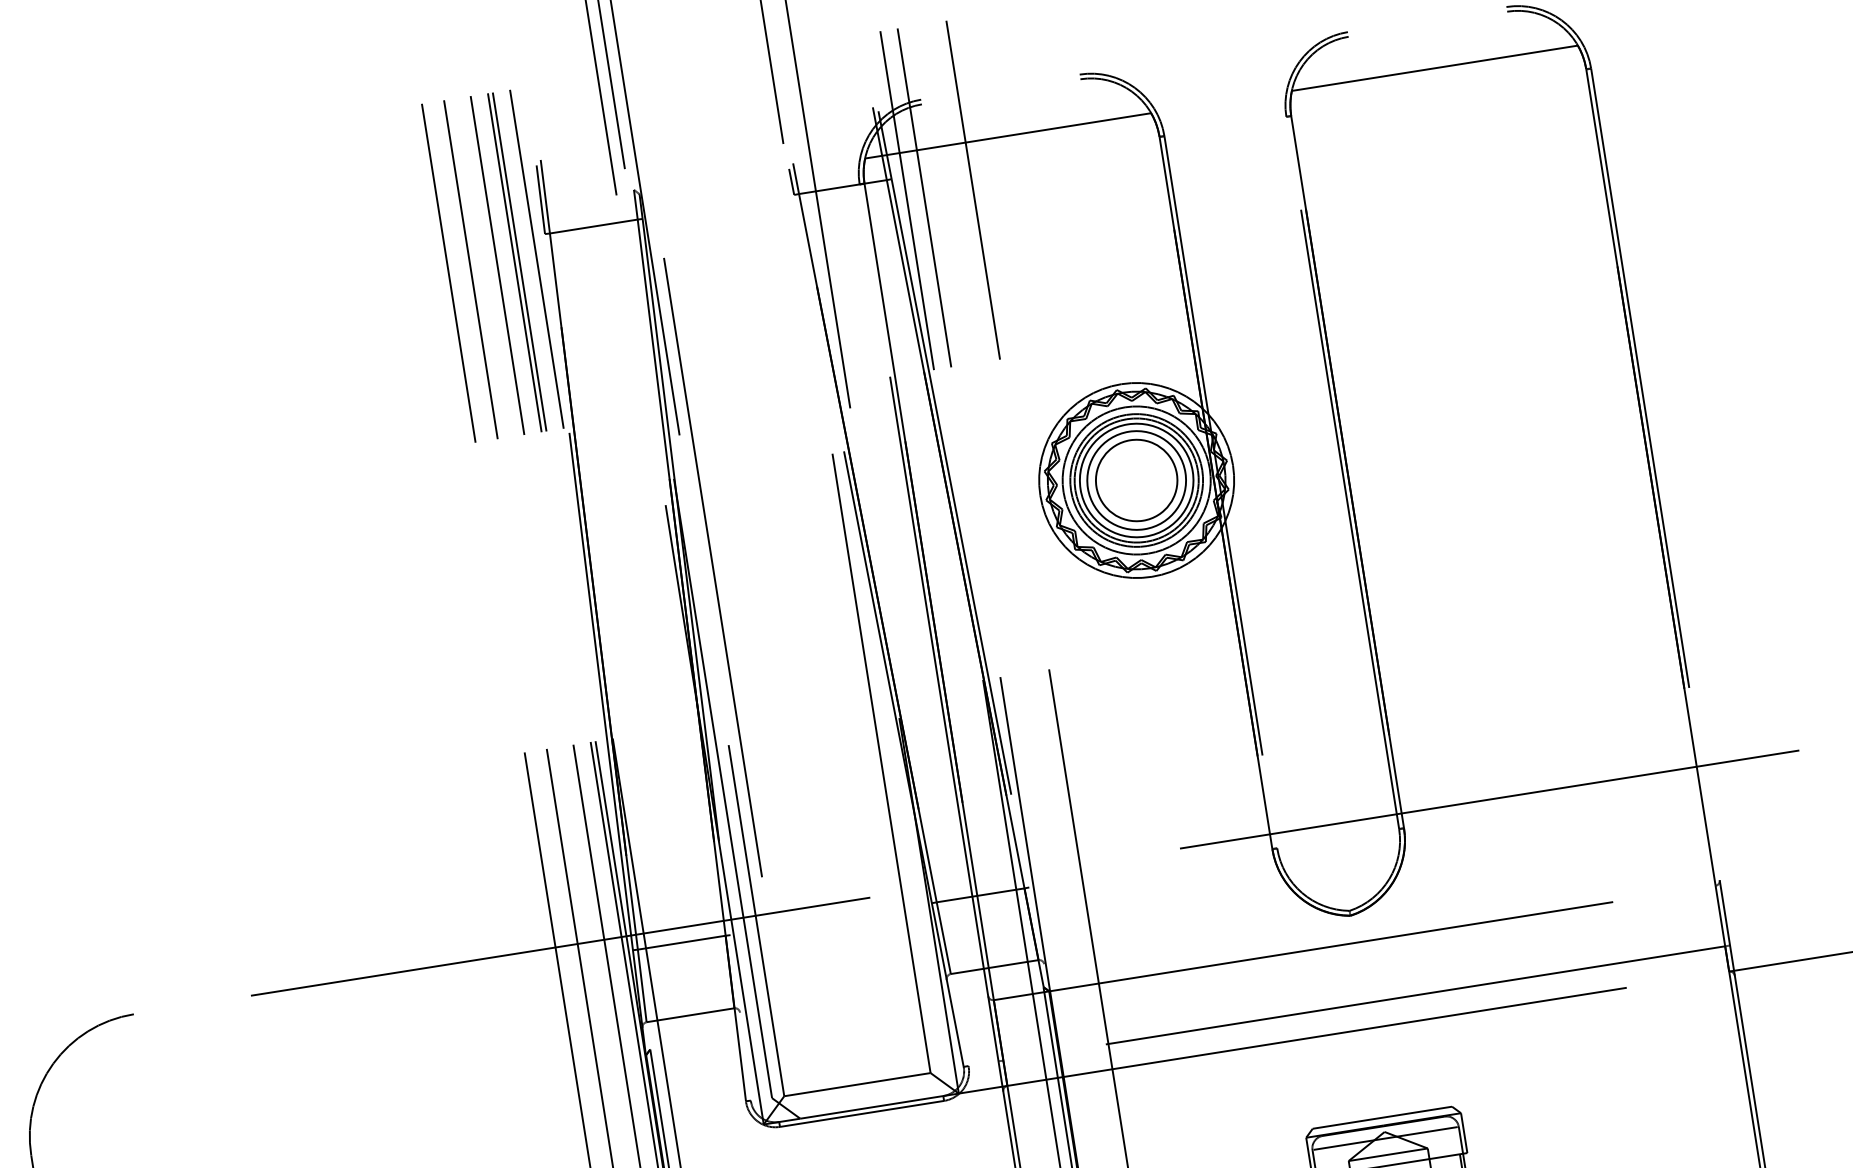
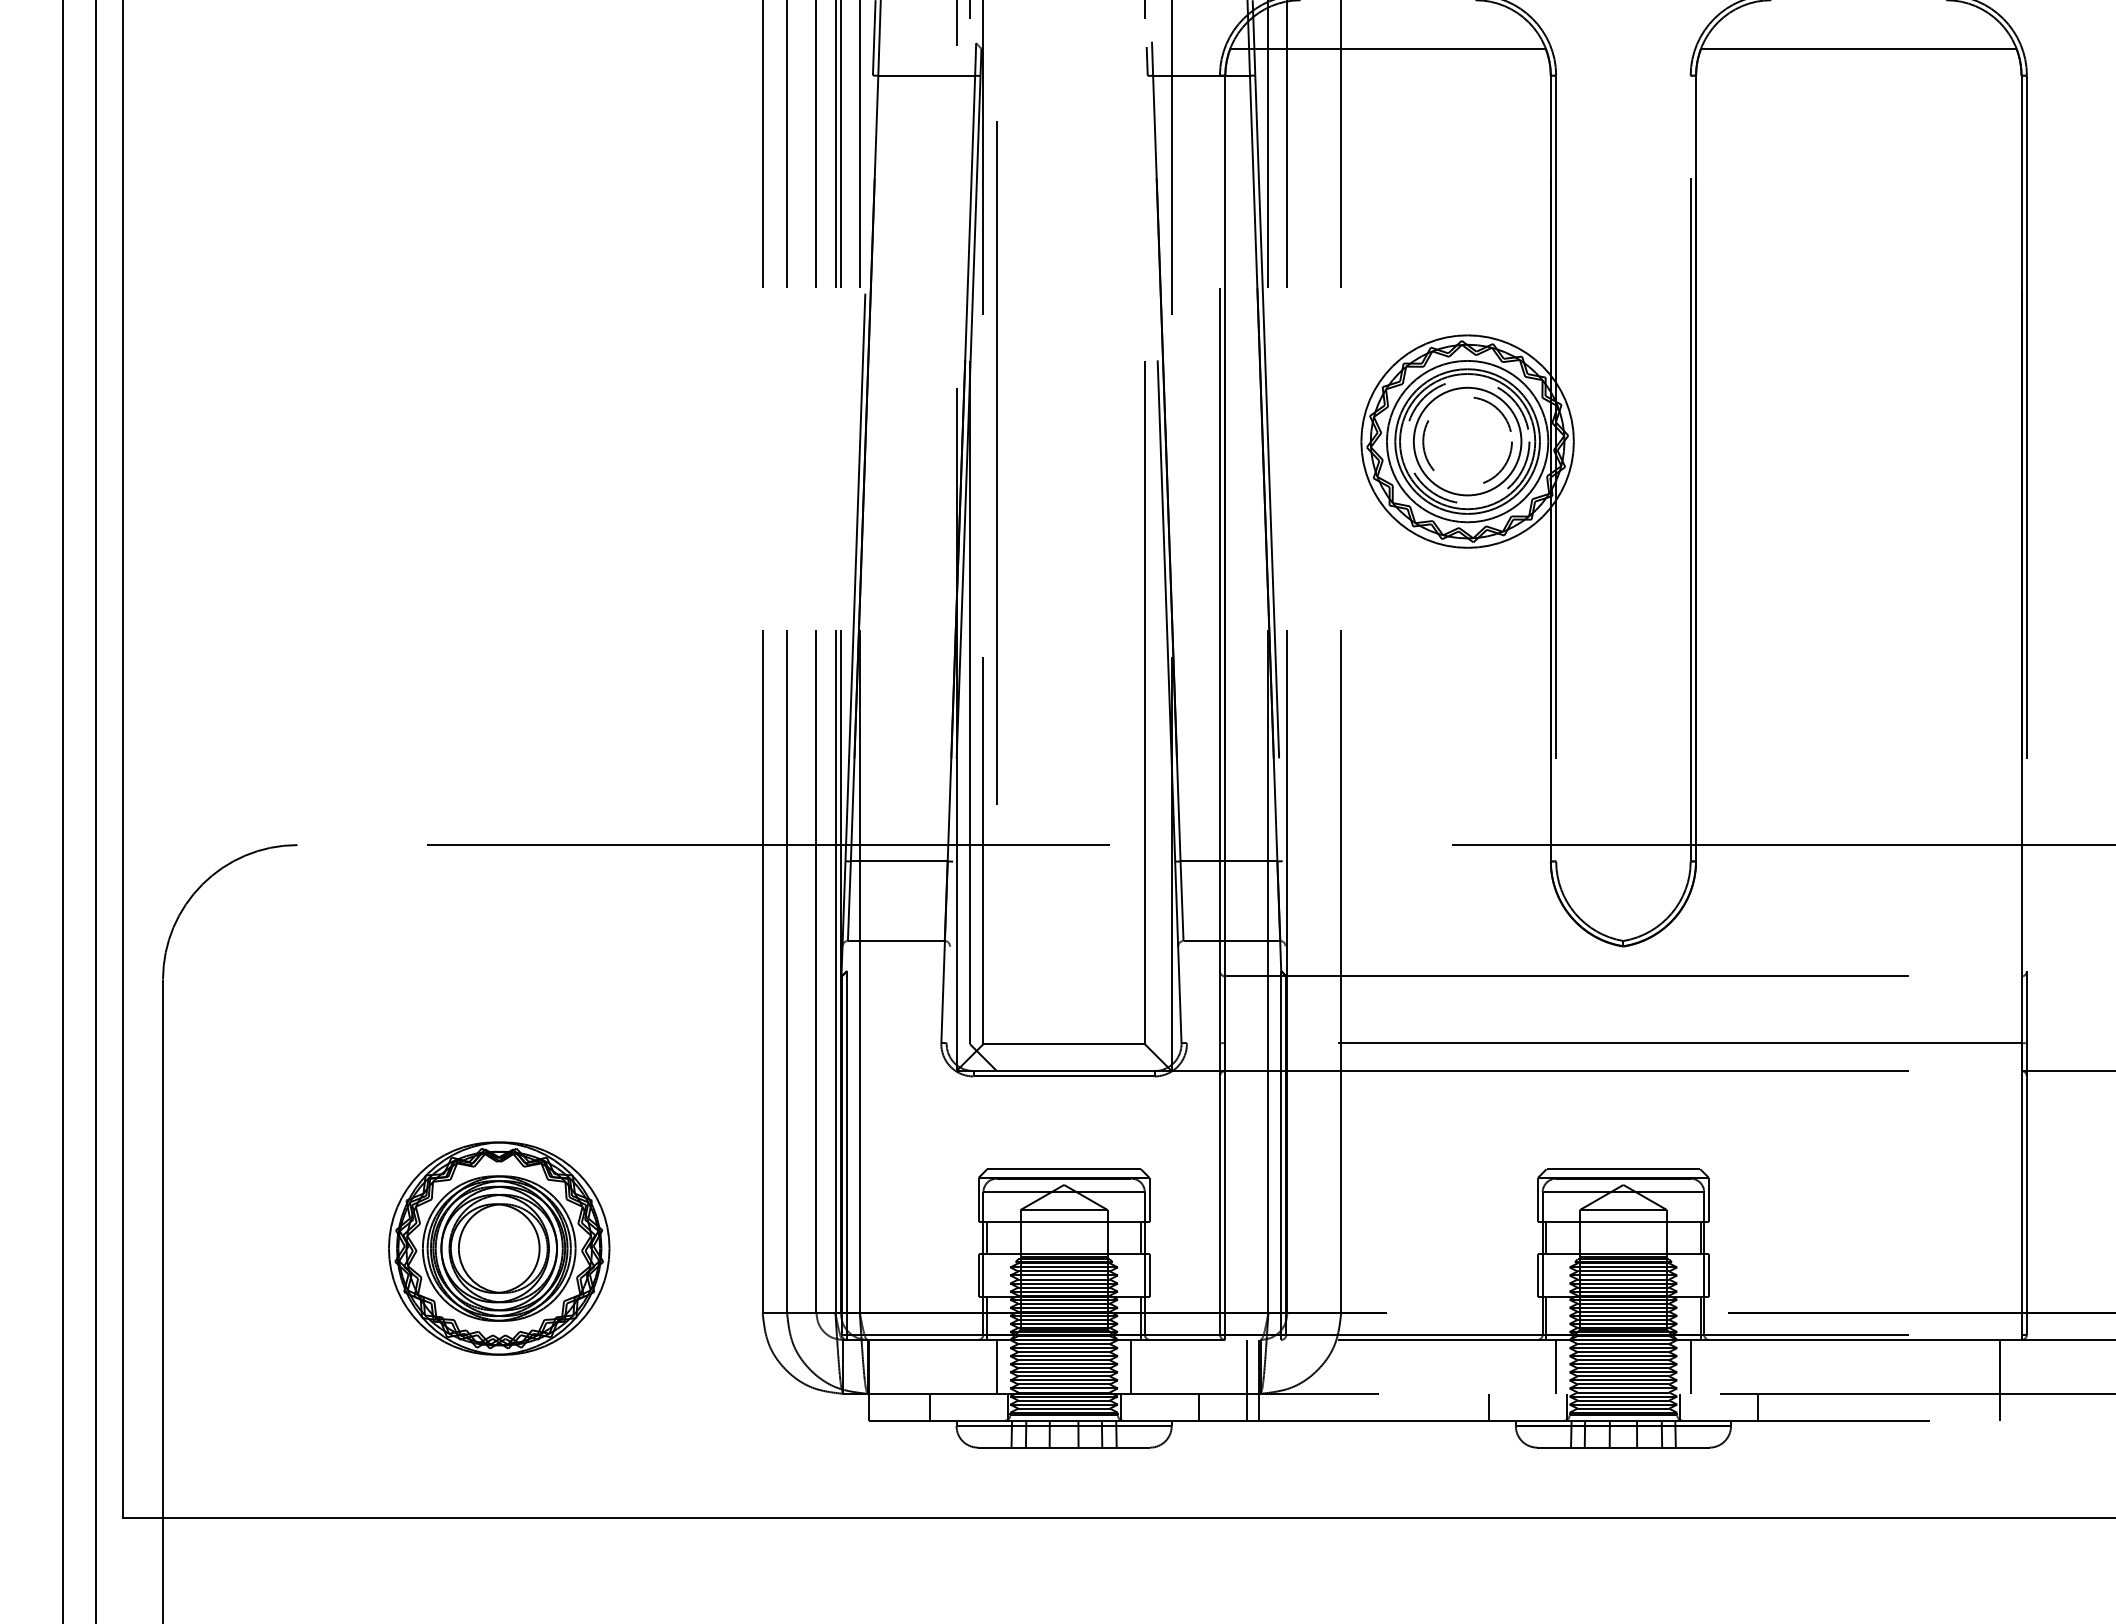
circle: (1136, 480) -> (1467, 441), solid -> dashed
circle: (1136, 480) -> (1467, 441), solid -> dashed

